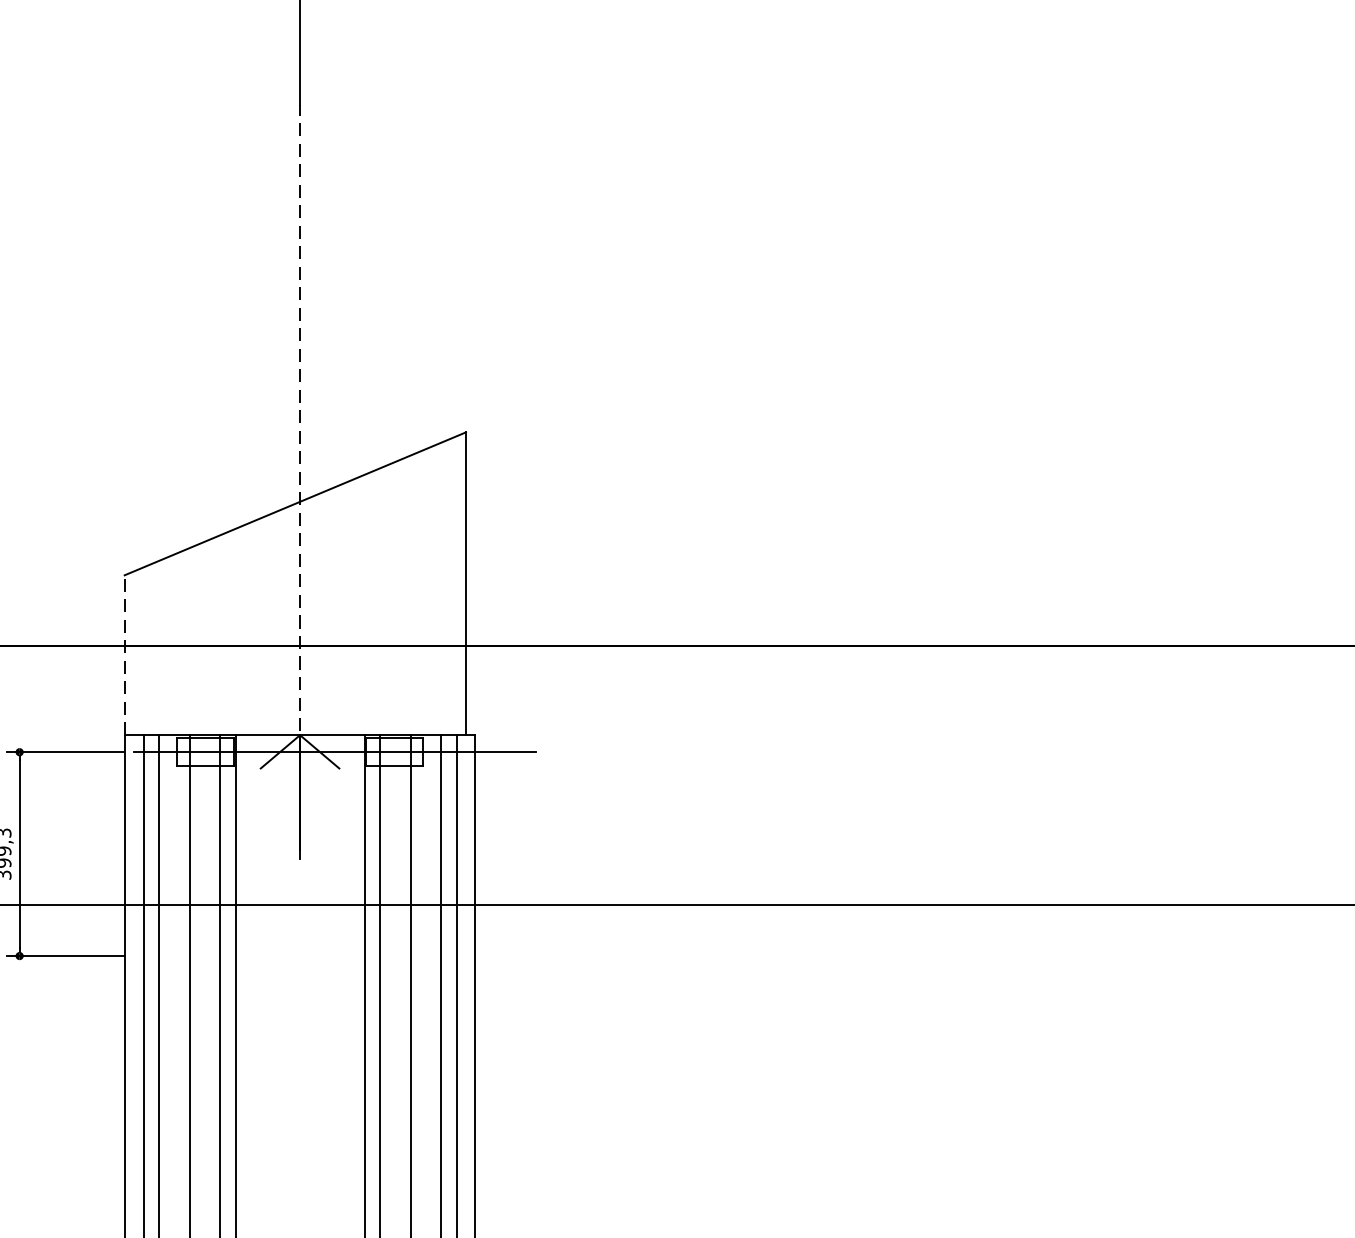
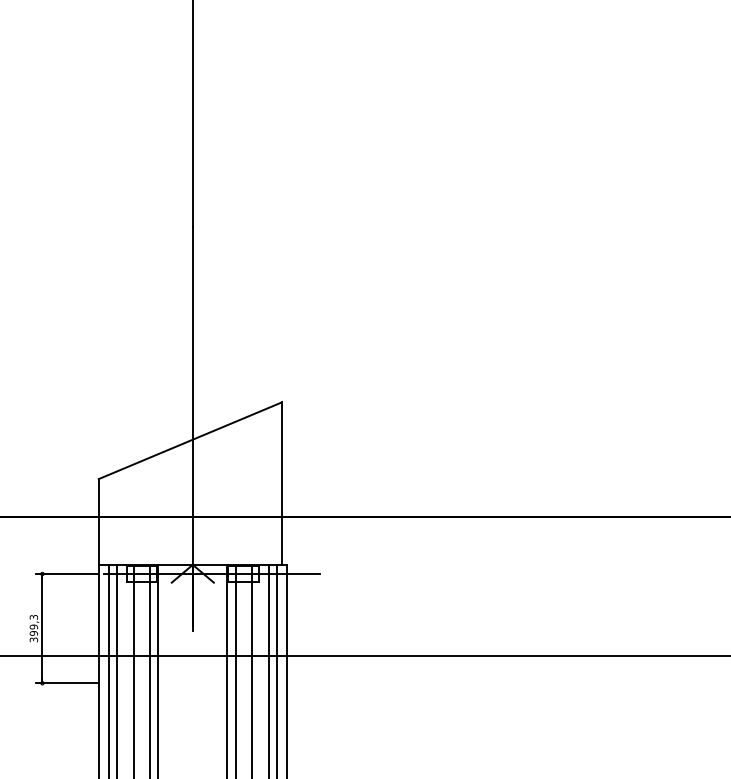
line: (299, 447) -> (192, 410), dashed -> solid
line: (124, 654) -> (98, 521), dashed -> solid

